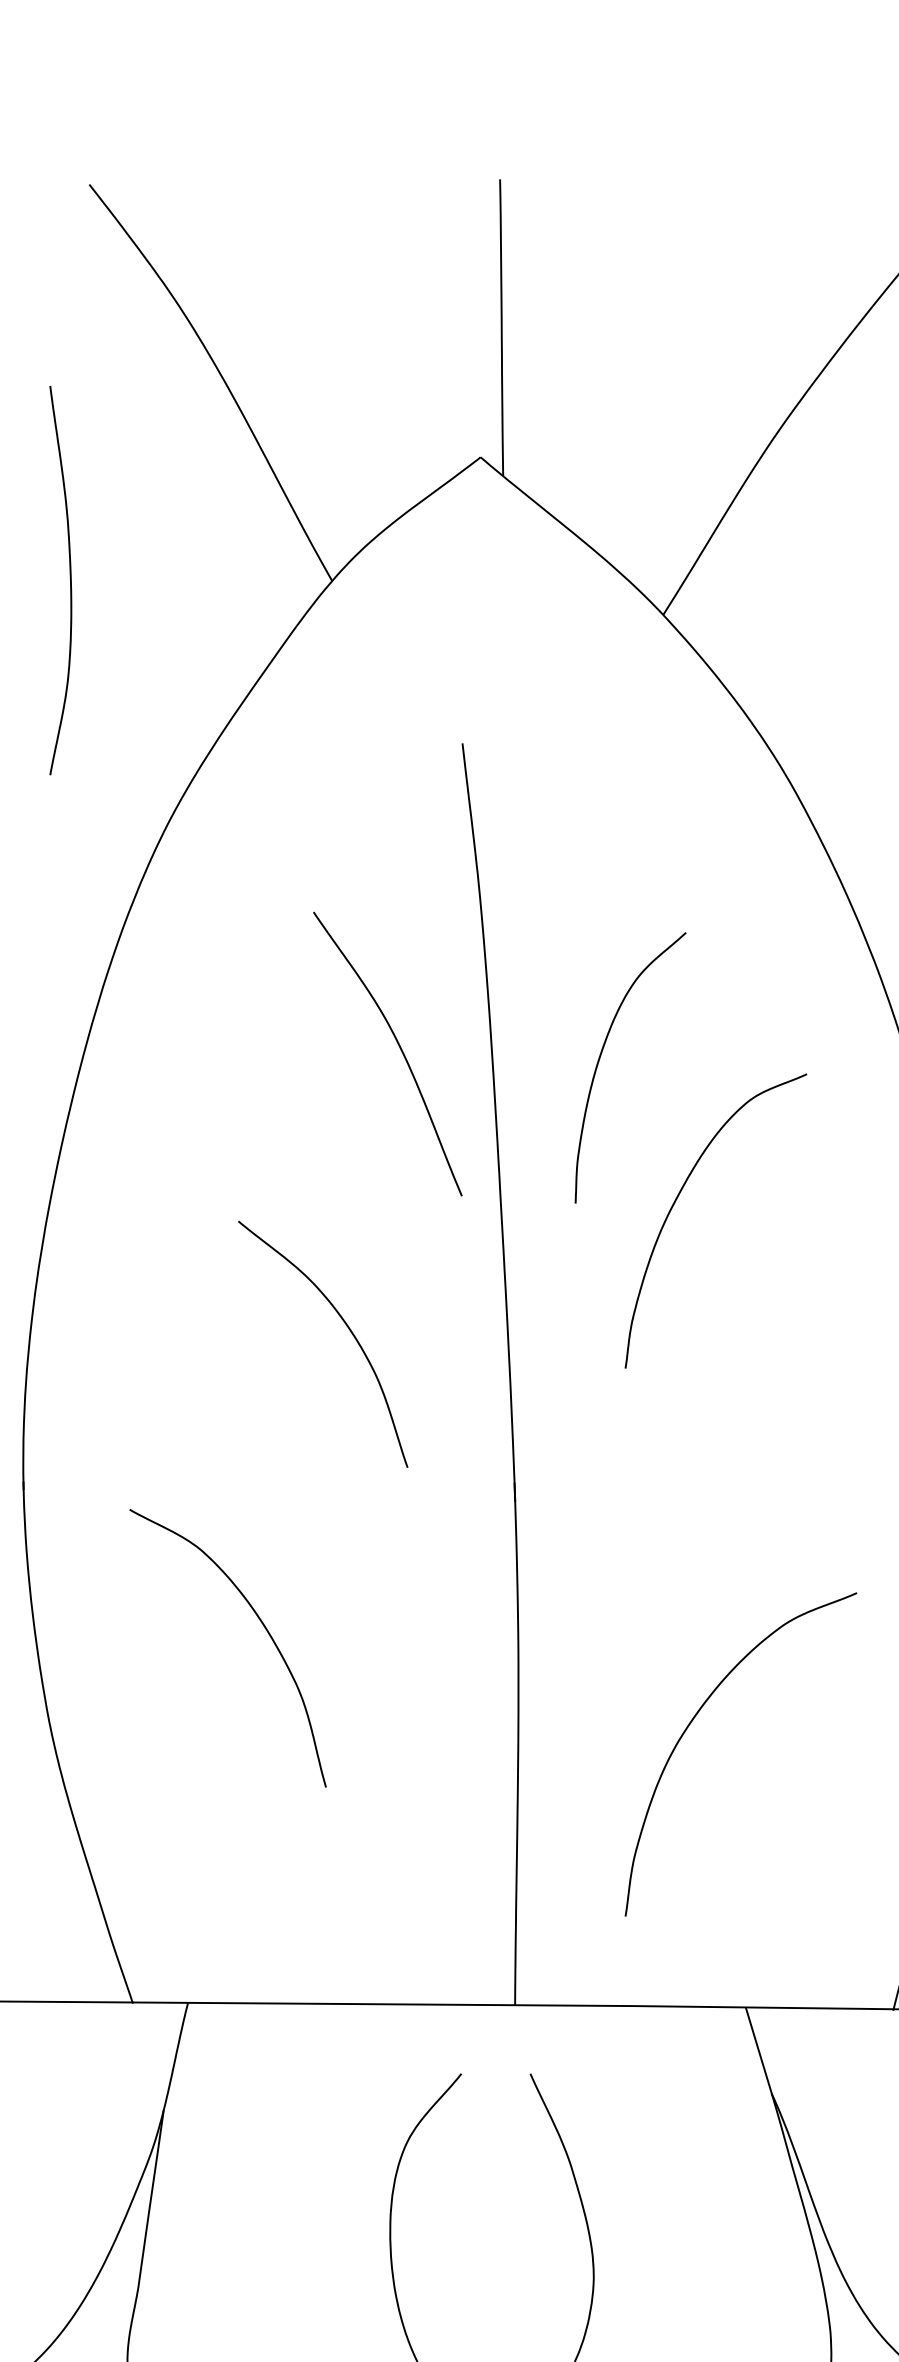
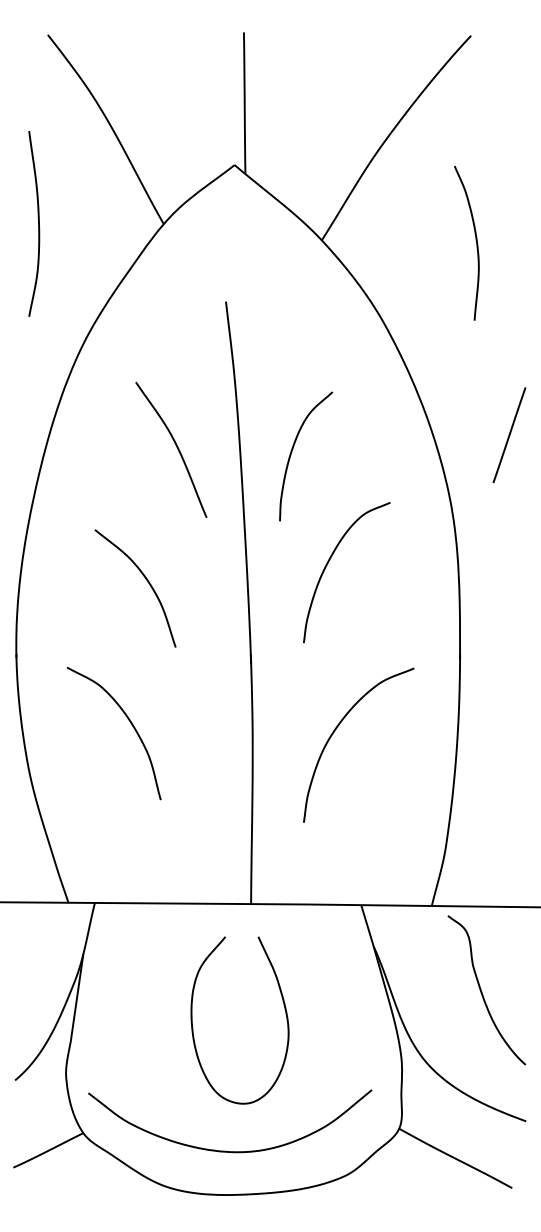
curve: (398, 1048) -> (176, 447), moved
curve: (677, 1201) -> (328, 563), moved
curve: (348, 1331) -> (147, 582), moved
curve: (696, 1719) -> (337, 728), moved

